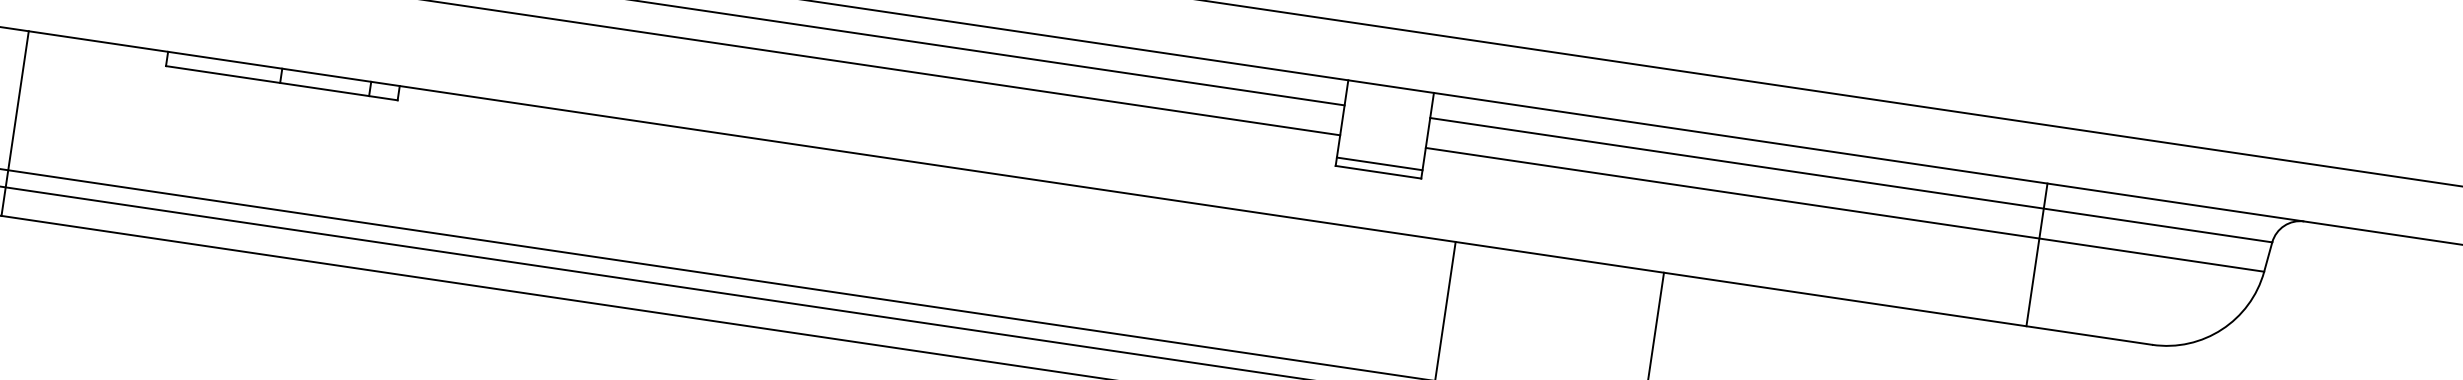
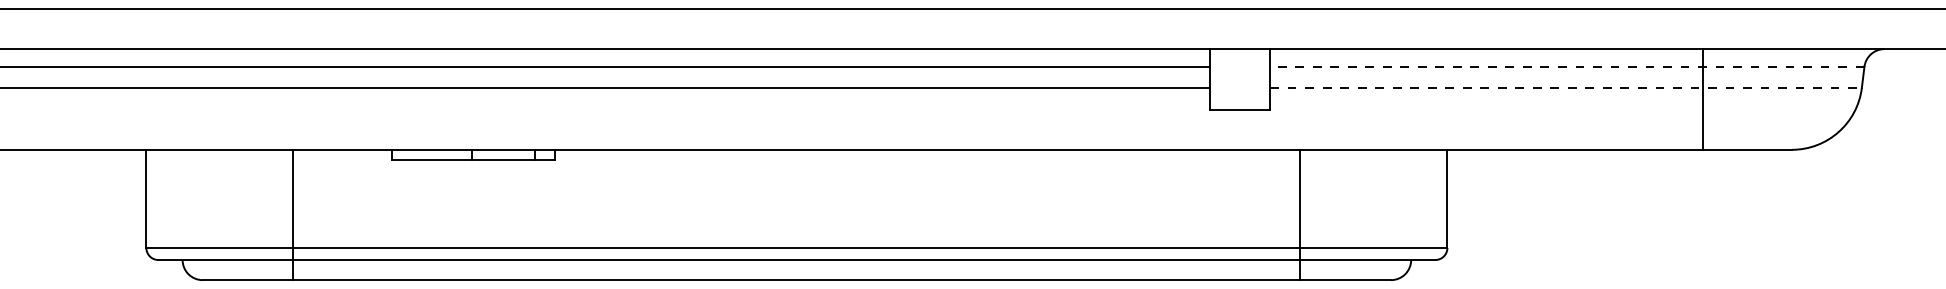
line: (1379, 163) -> (1239, 103), removed
line: (1850, 179) -> (1566, 66), solid -> dashed
line: (1845, 209) -> (1566, 87), solid -> dashed

